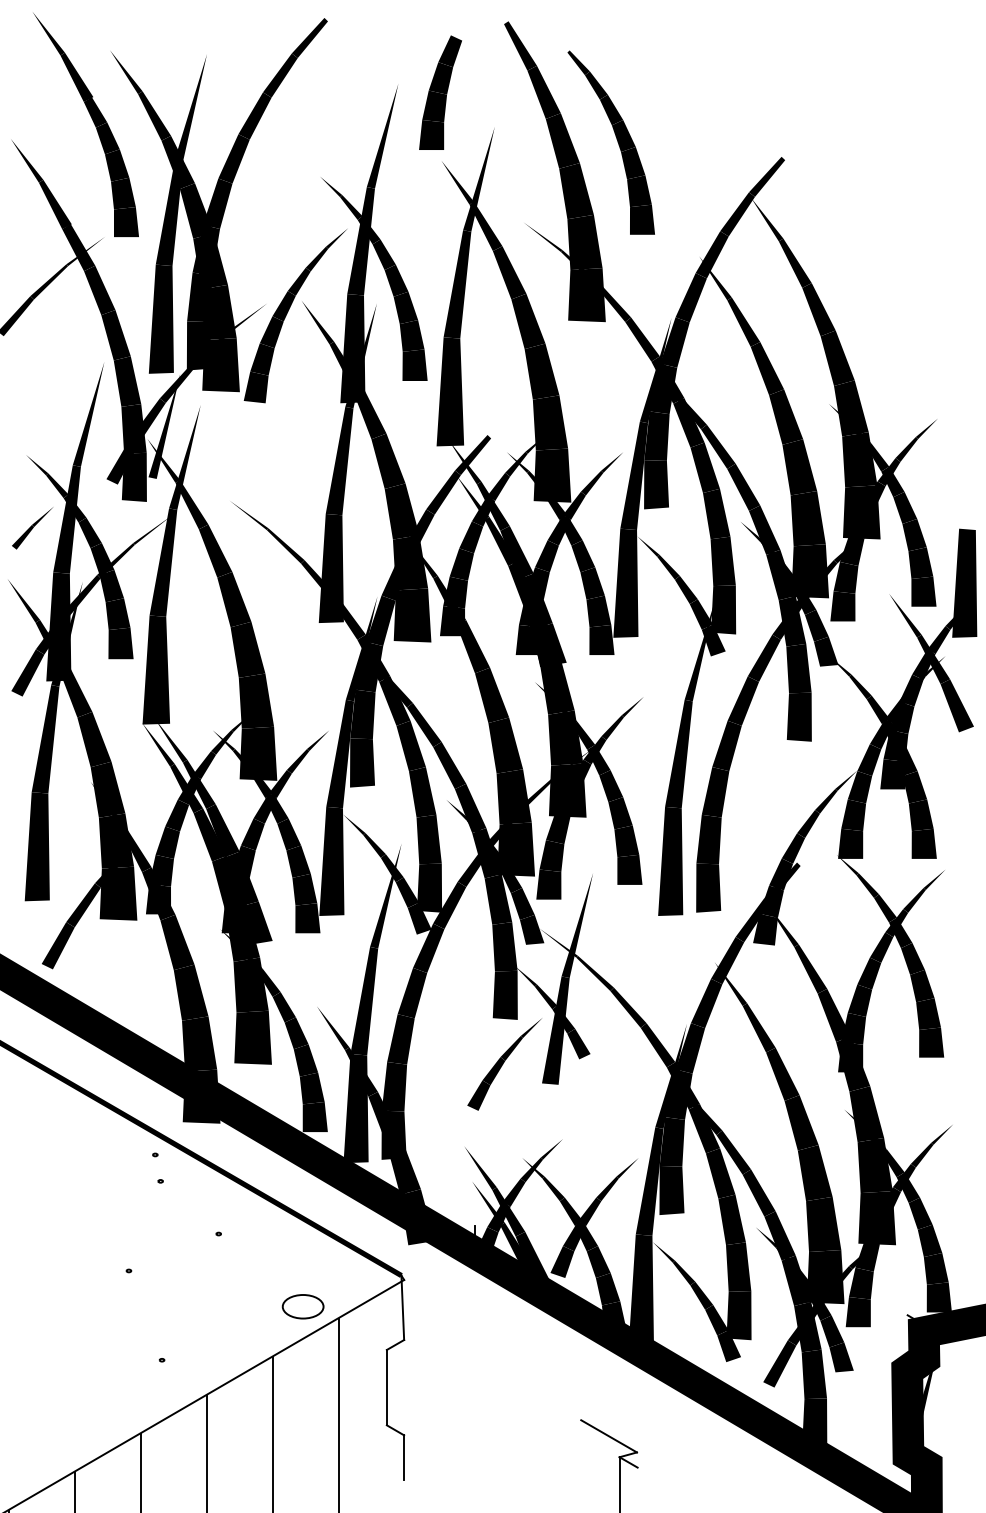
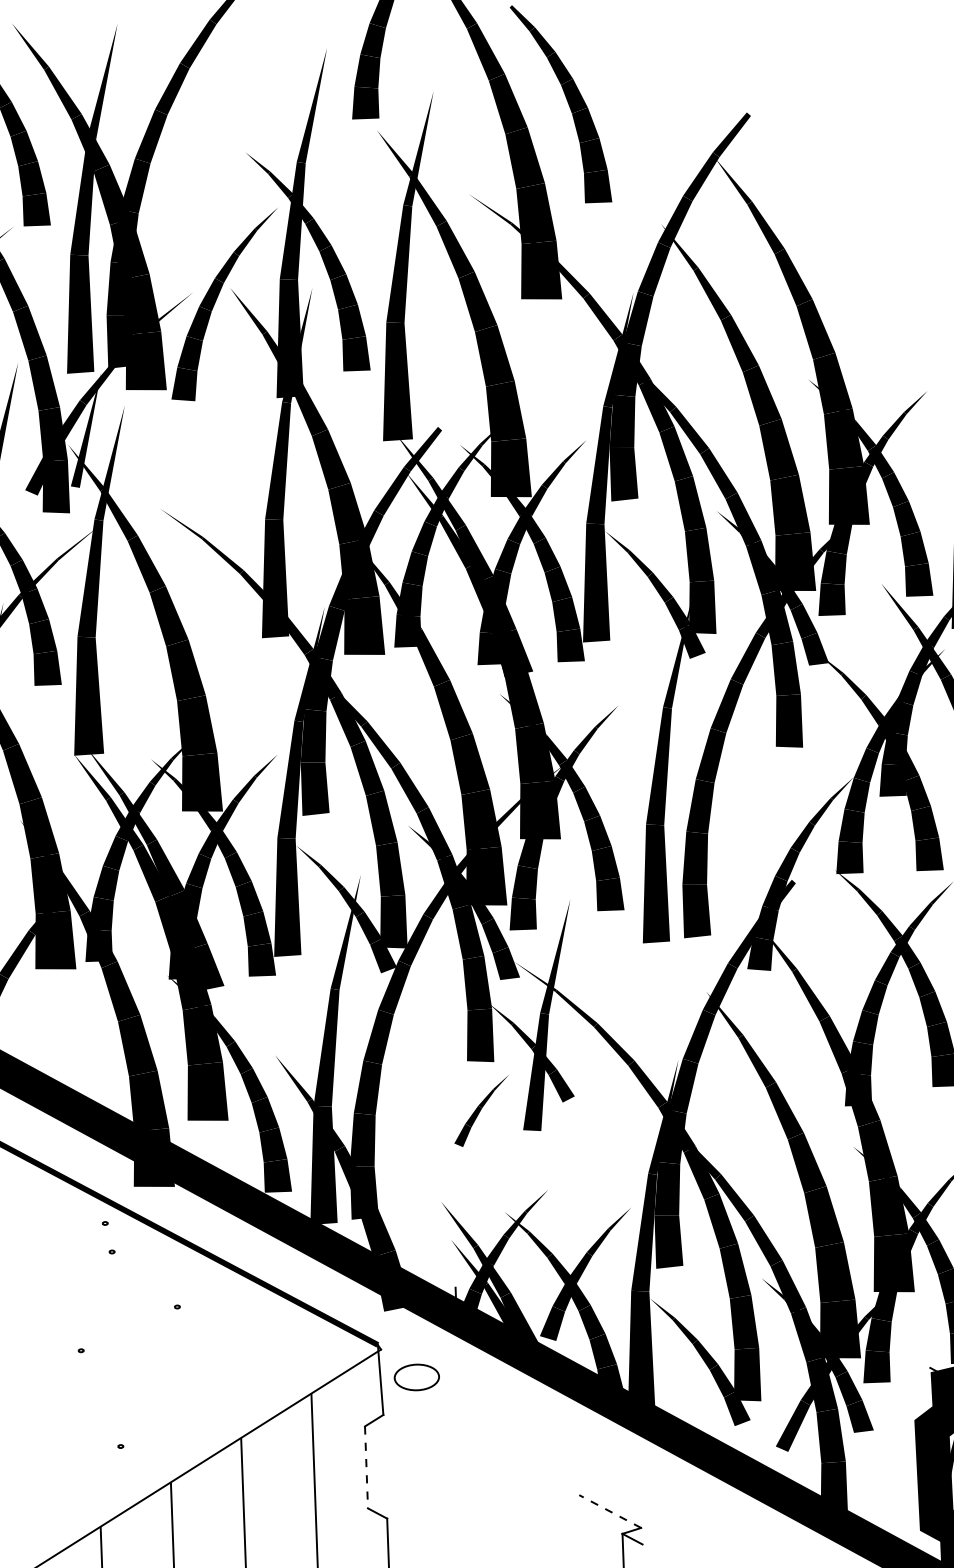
part: (504, 1064) -> (481, 1111), size x0.7
part: (302, 1306) -> (416, 1377), moved
line: (386, 1387) -> (366, 1467), solid -> dashed
line: (608, 1436) -> (609, 1511), solid -> dashed

